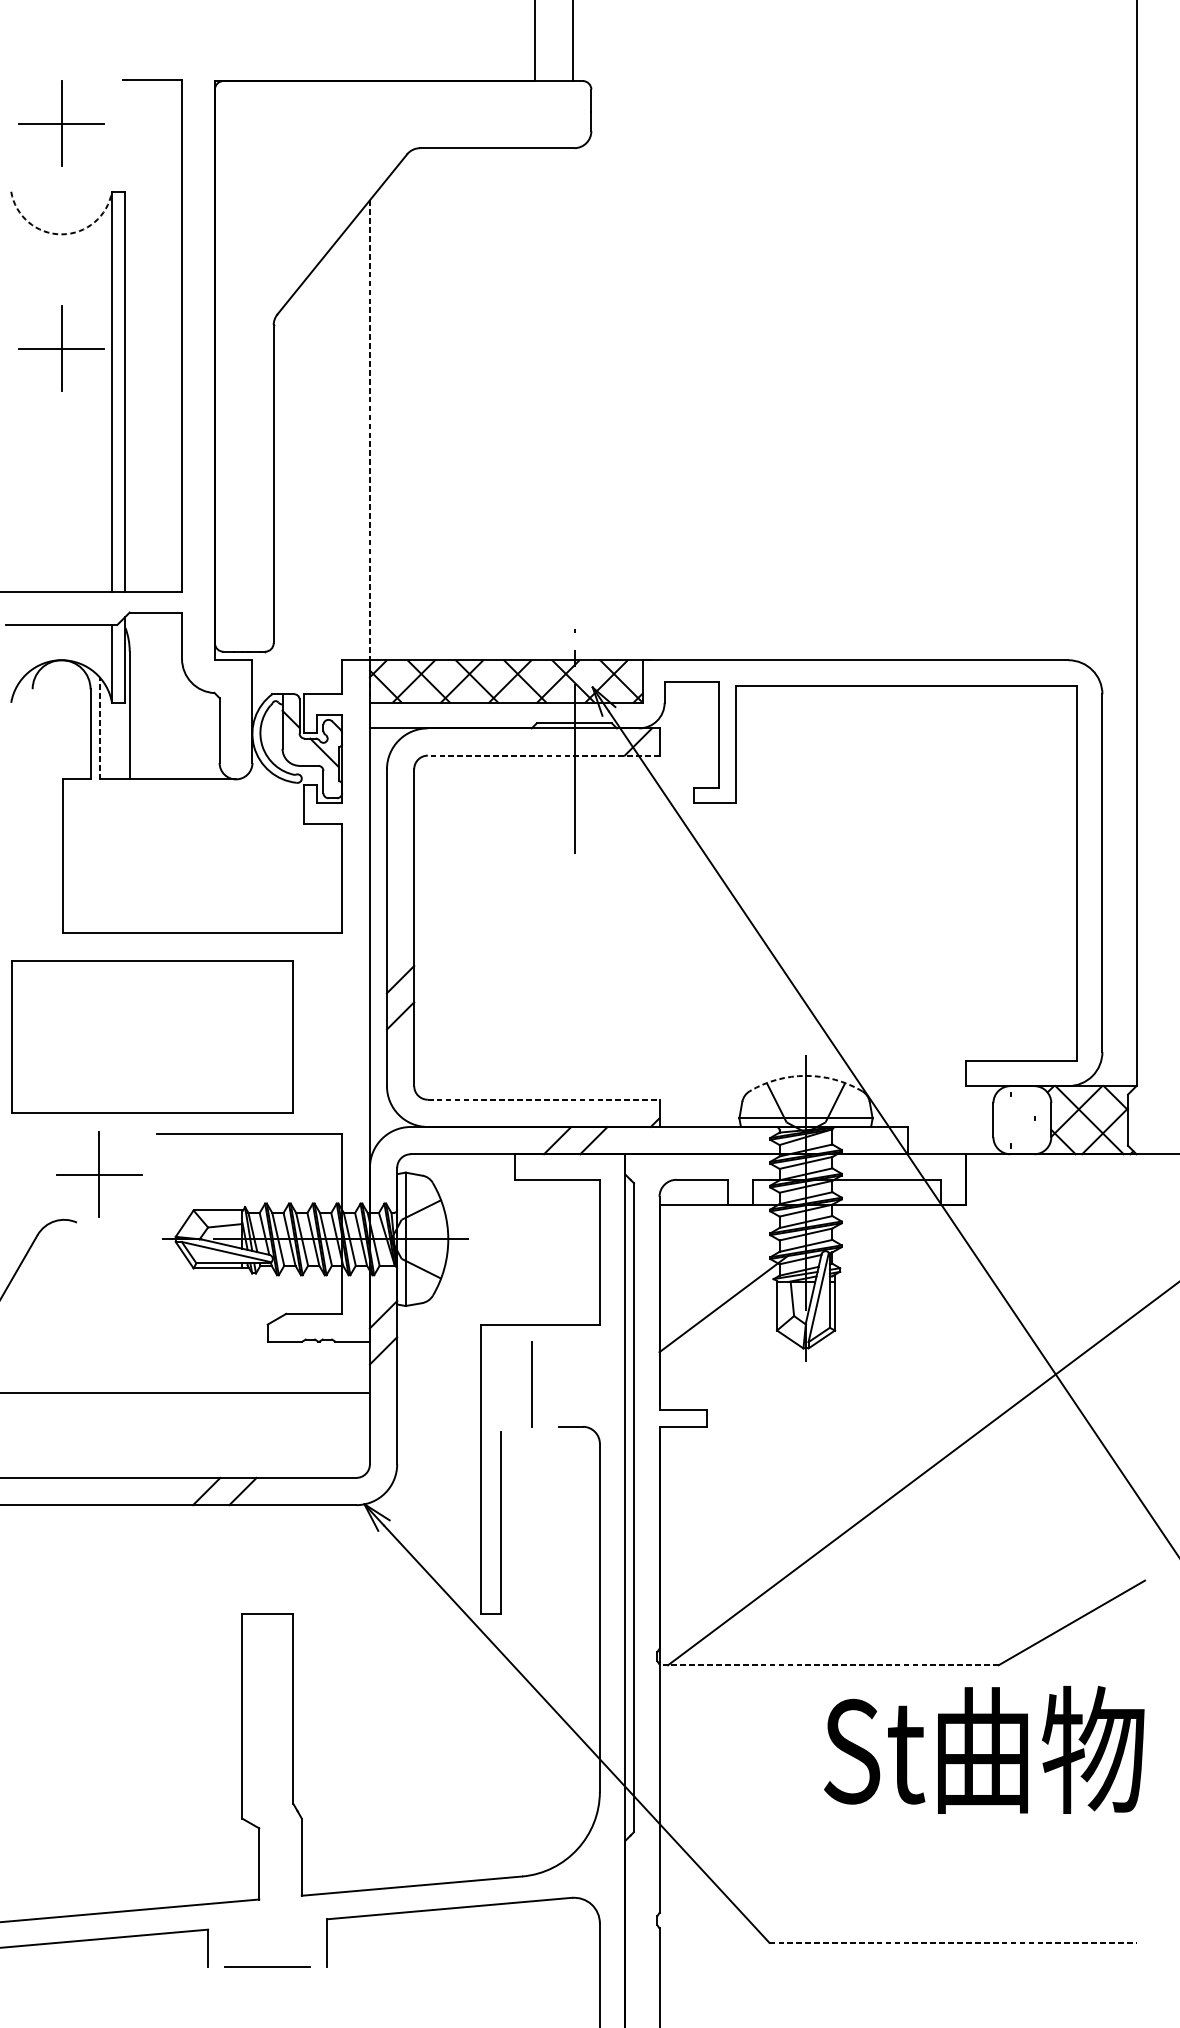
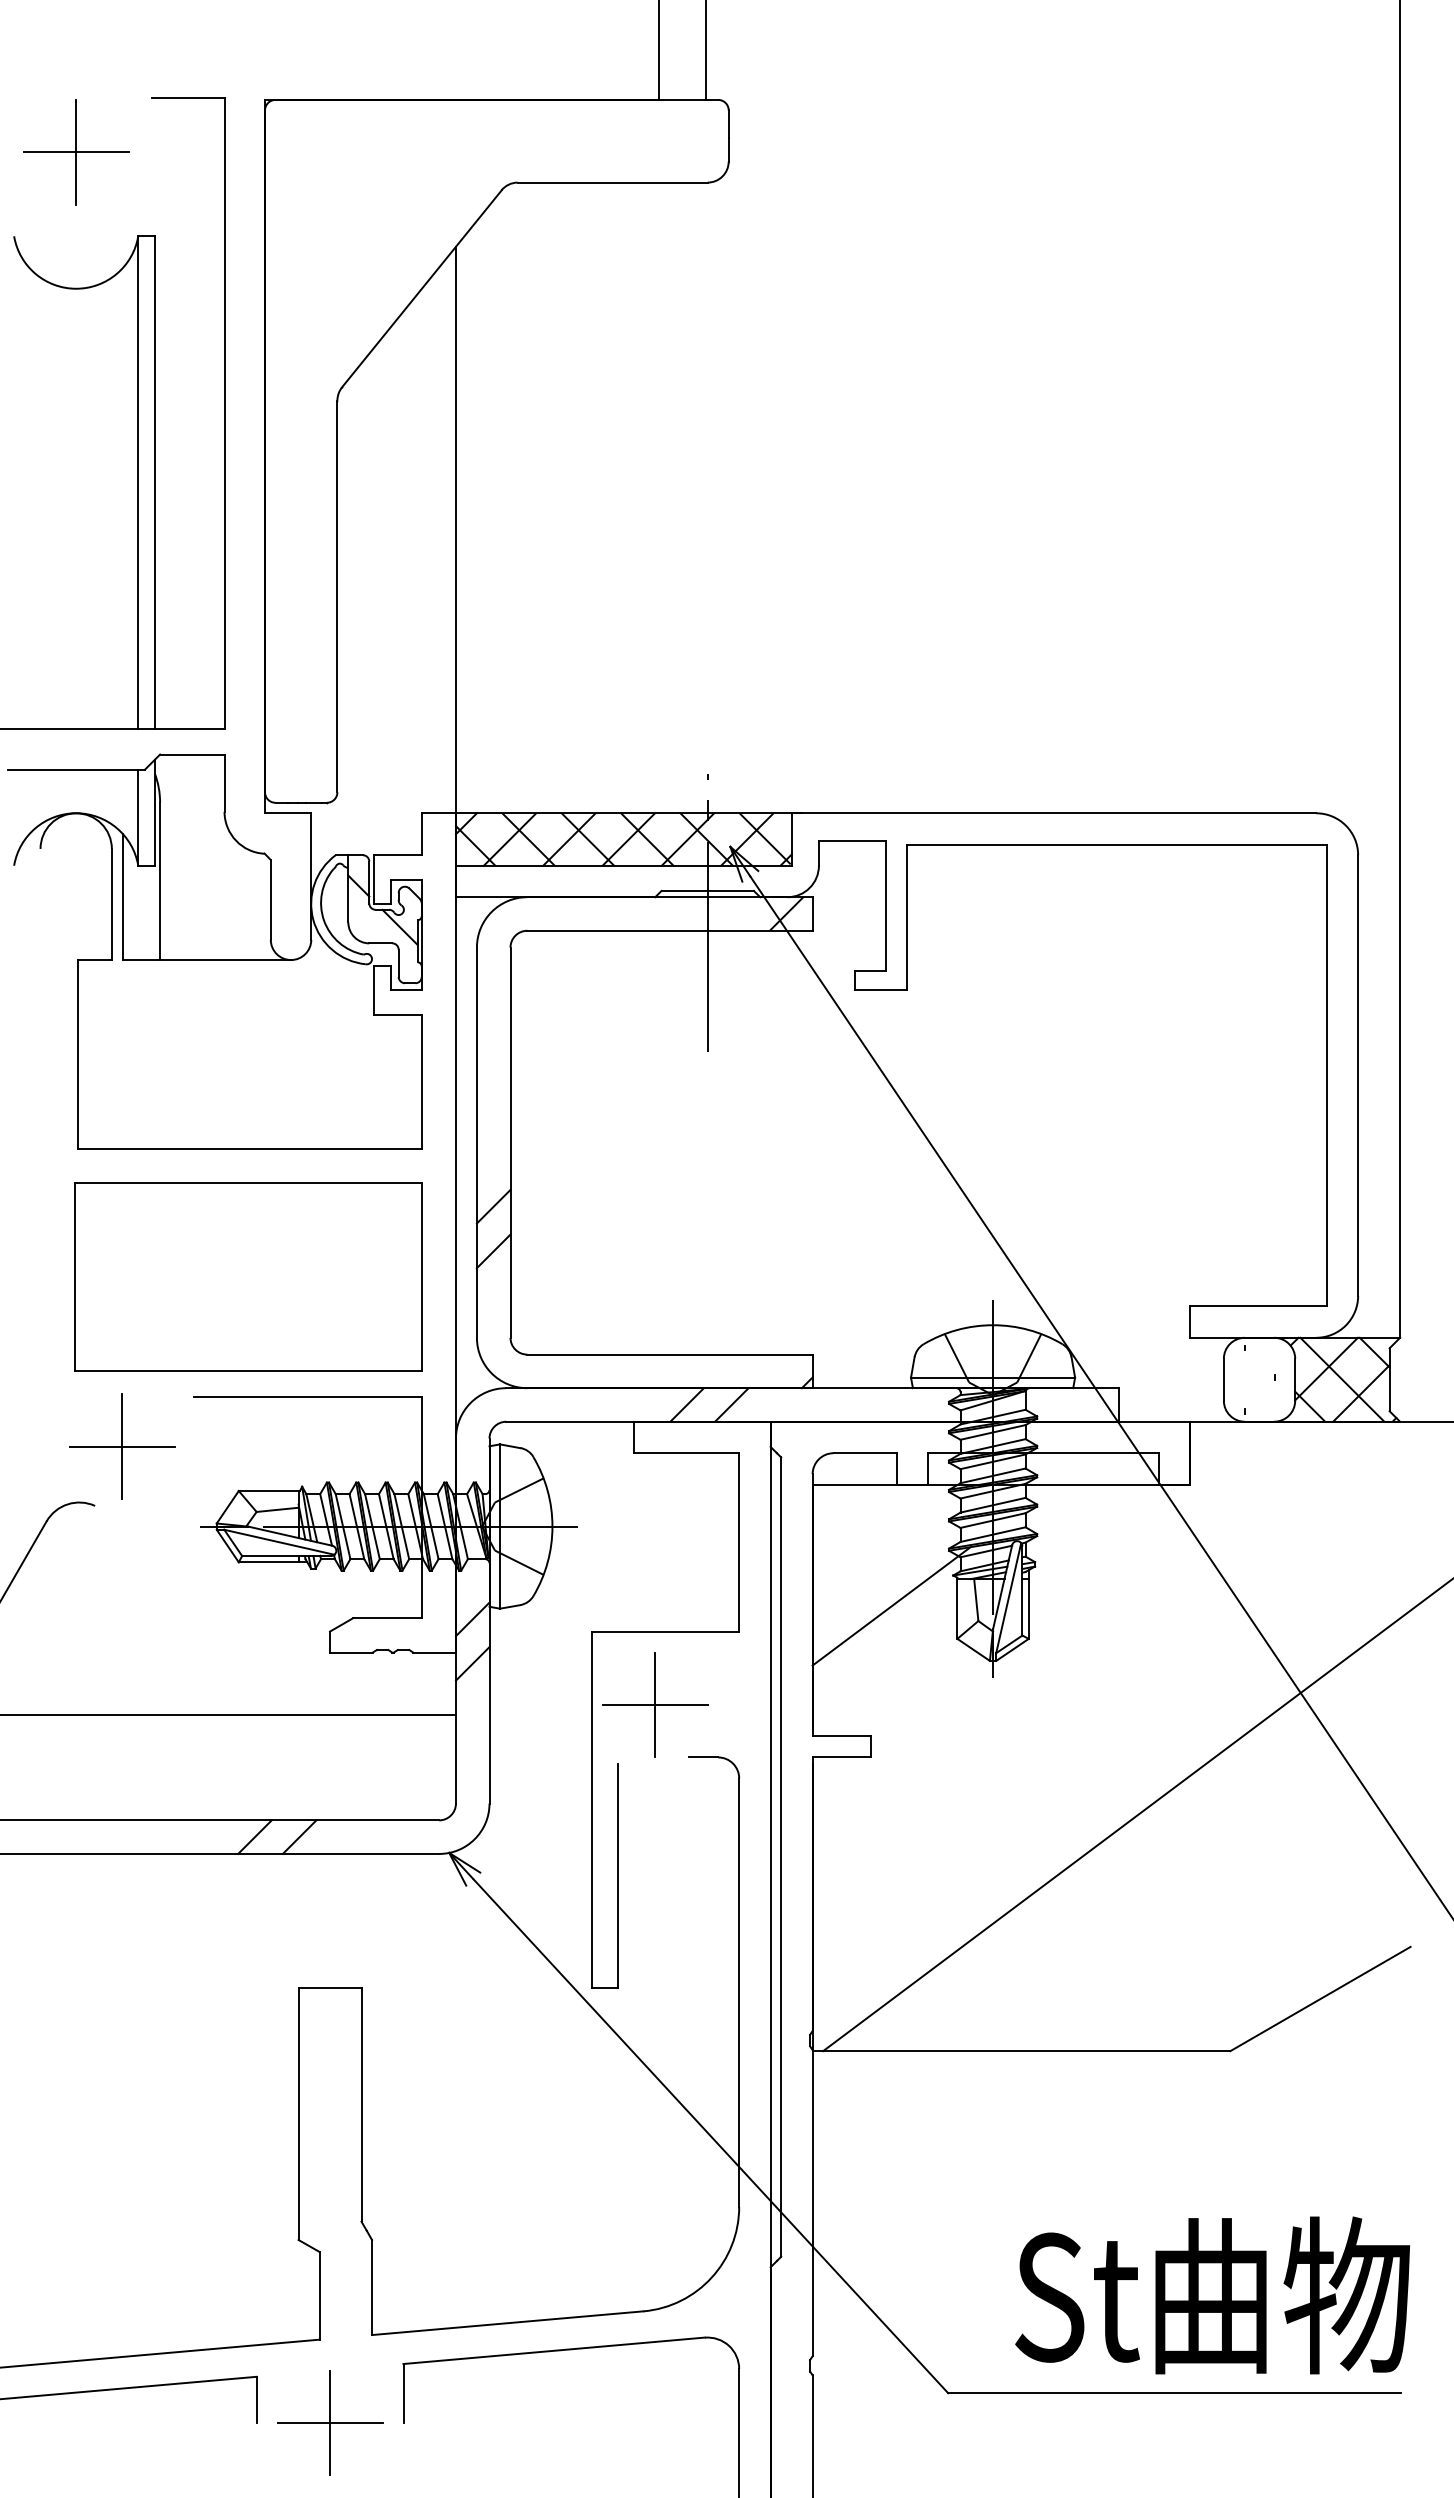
arc: (61, 234) -> (76, 288), dashed -> solid
part: (61, 348) -> (76, 429), removed
line: (369, 453) -> (455, 558), dashed -> solid
line: (100, 728) -> (123, 897), dashed -> solid
line: (543, 755) -> (669, 930), dashed -> solid
part: (152, 1036) -> (248, 1276), moved
arc: (806, 1076) -> (993, 1325), dashed -> solid
line: (543, 1099) -> (669, 1354), dashed -> solid
line: (531, 1383) -> (654, 1704), added
line: (829, 1665) -> (1021, 2051), dashed -> solid
text: (984, 1749) -> (1212, 2295), moved
line: (954, 1943) -> (1175, 2393), dashed -> solid
line: (268, 1966) -> (330, 2422), added

